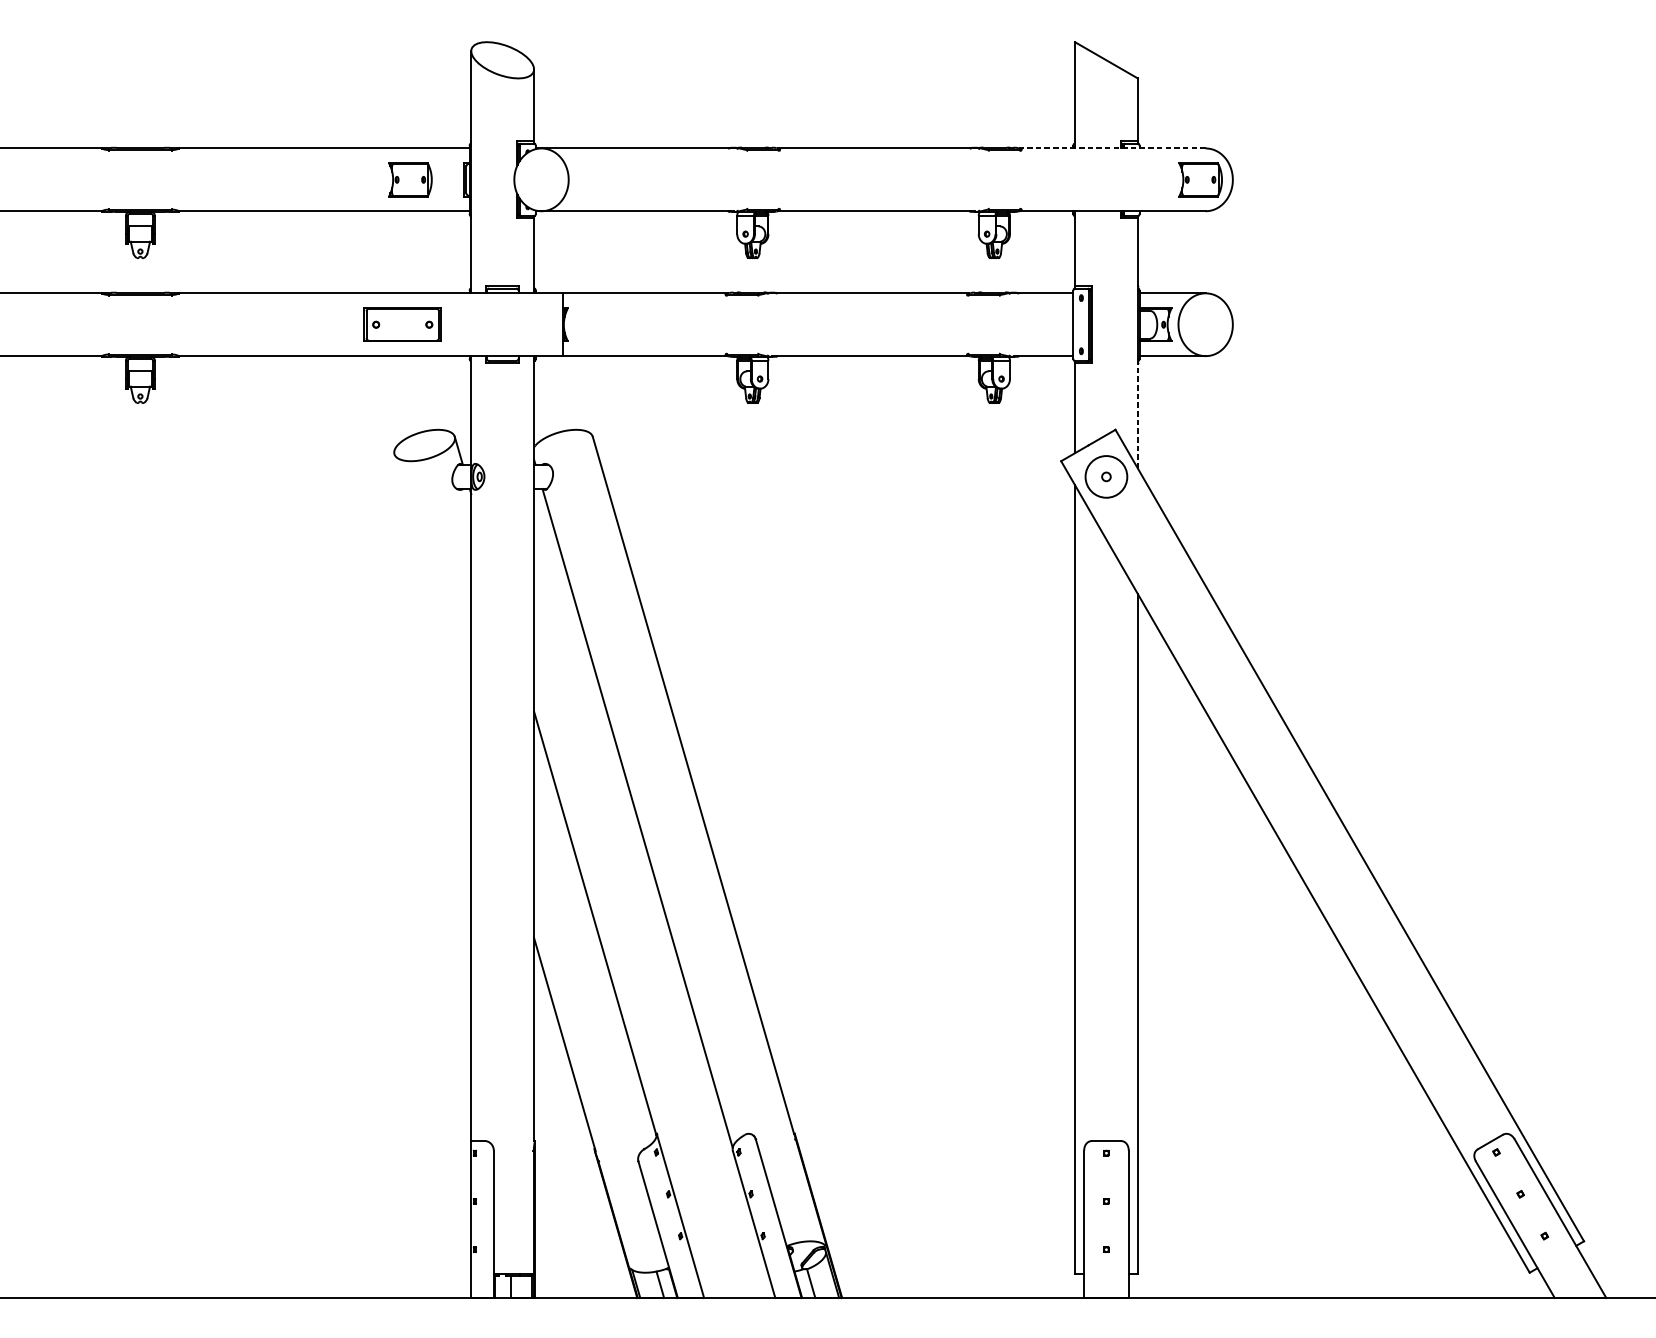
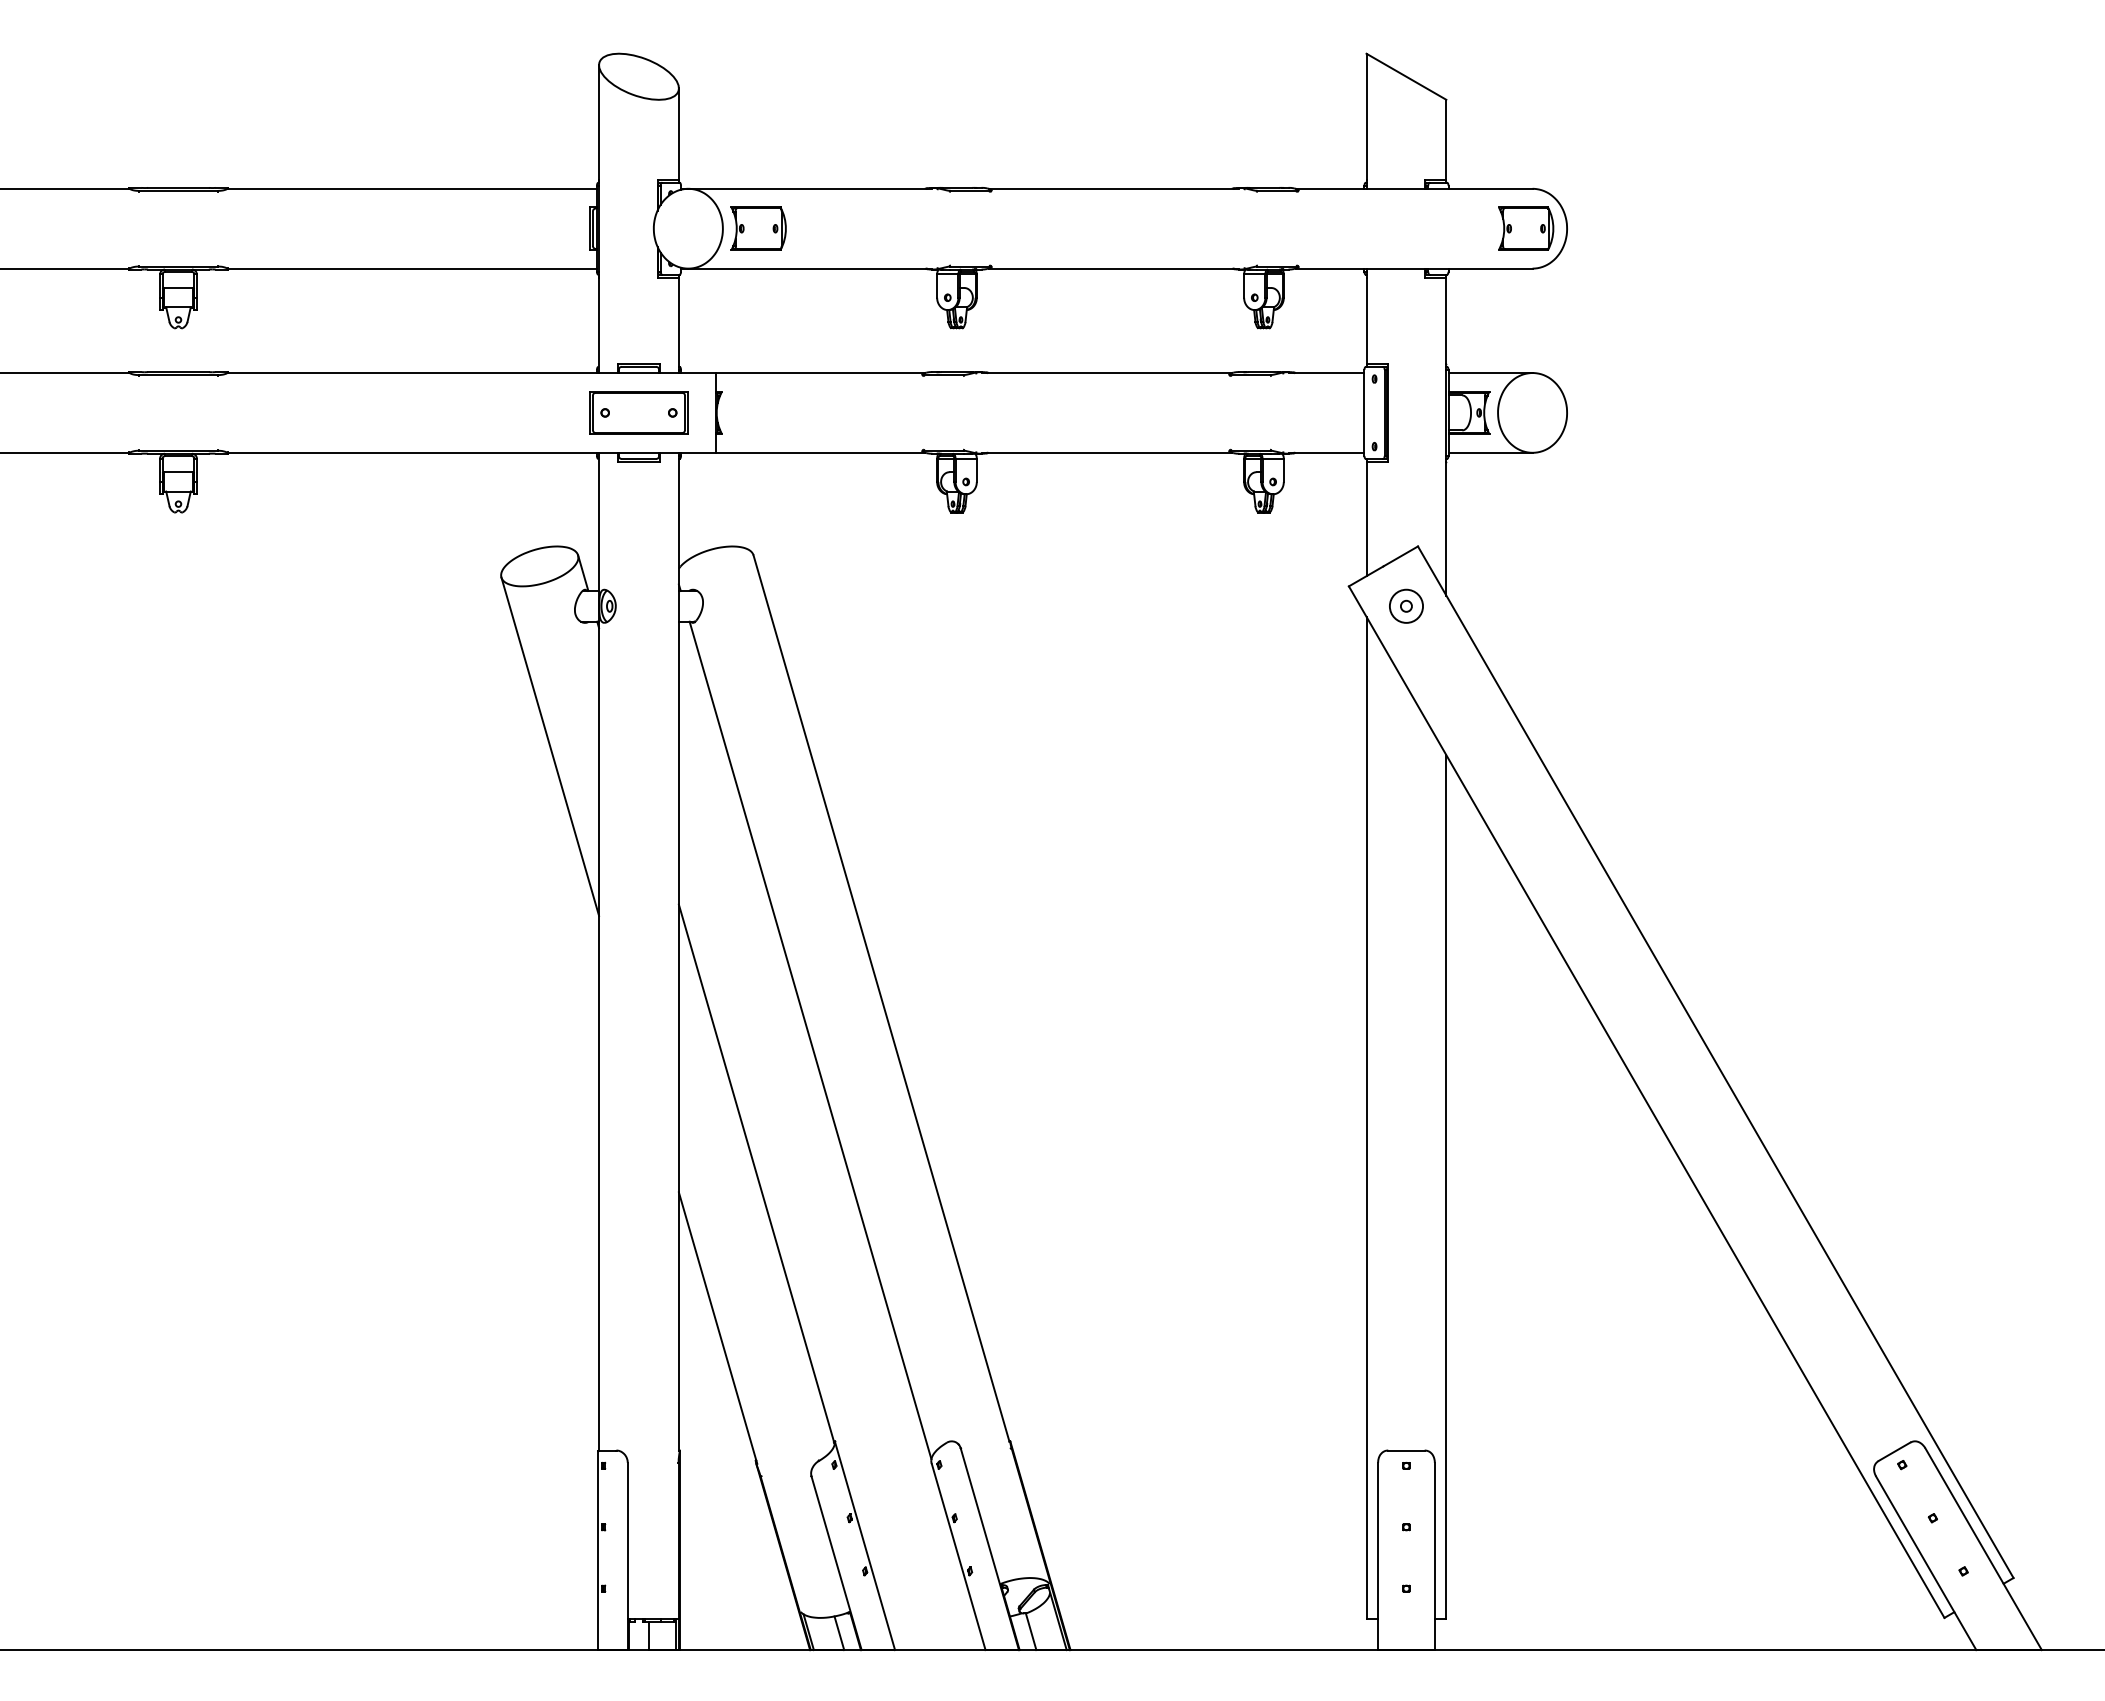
line: (1111, 148) -> (1413, 188), dashed -> solid
part: (410, 179) -> (758, 228), moved
part: (402, 324) -> (638, 412), moved
line: (1137, 415) -> (1446, 528), dashed -> solid
circle: (1106, 476) -> (1406, 605), size x0.62
line: (433, 587) -> (550, 746), added

